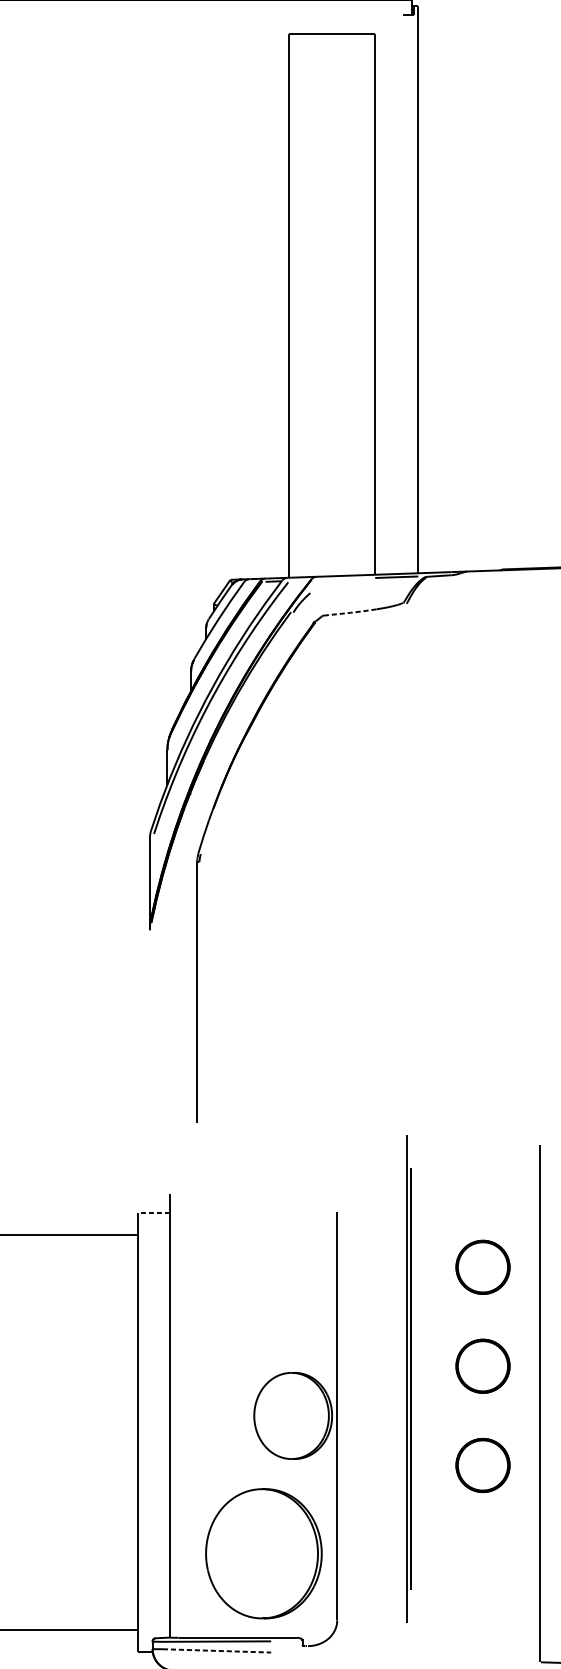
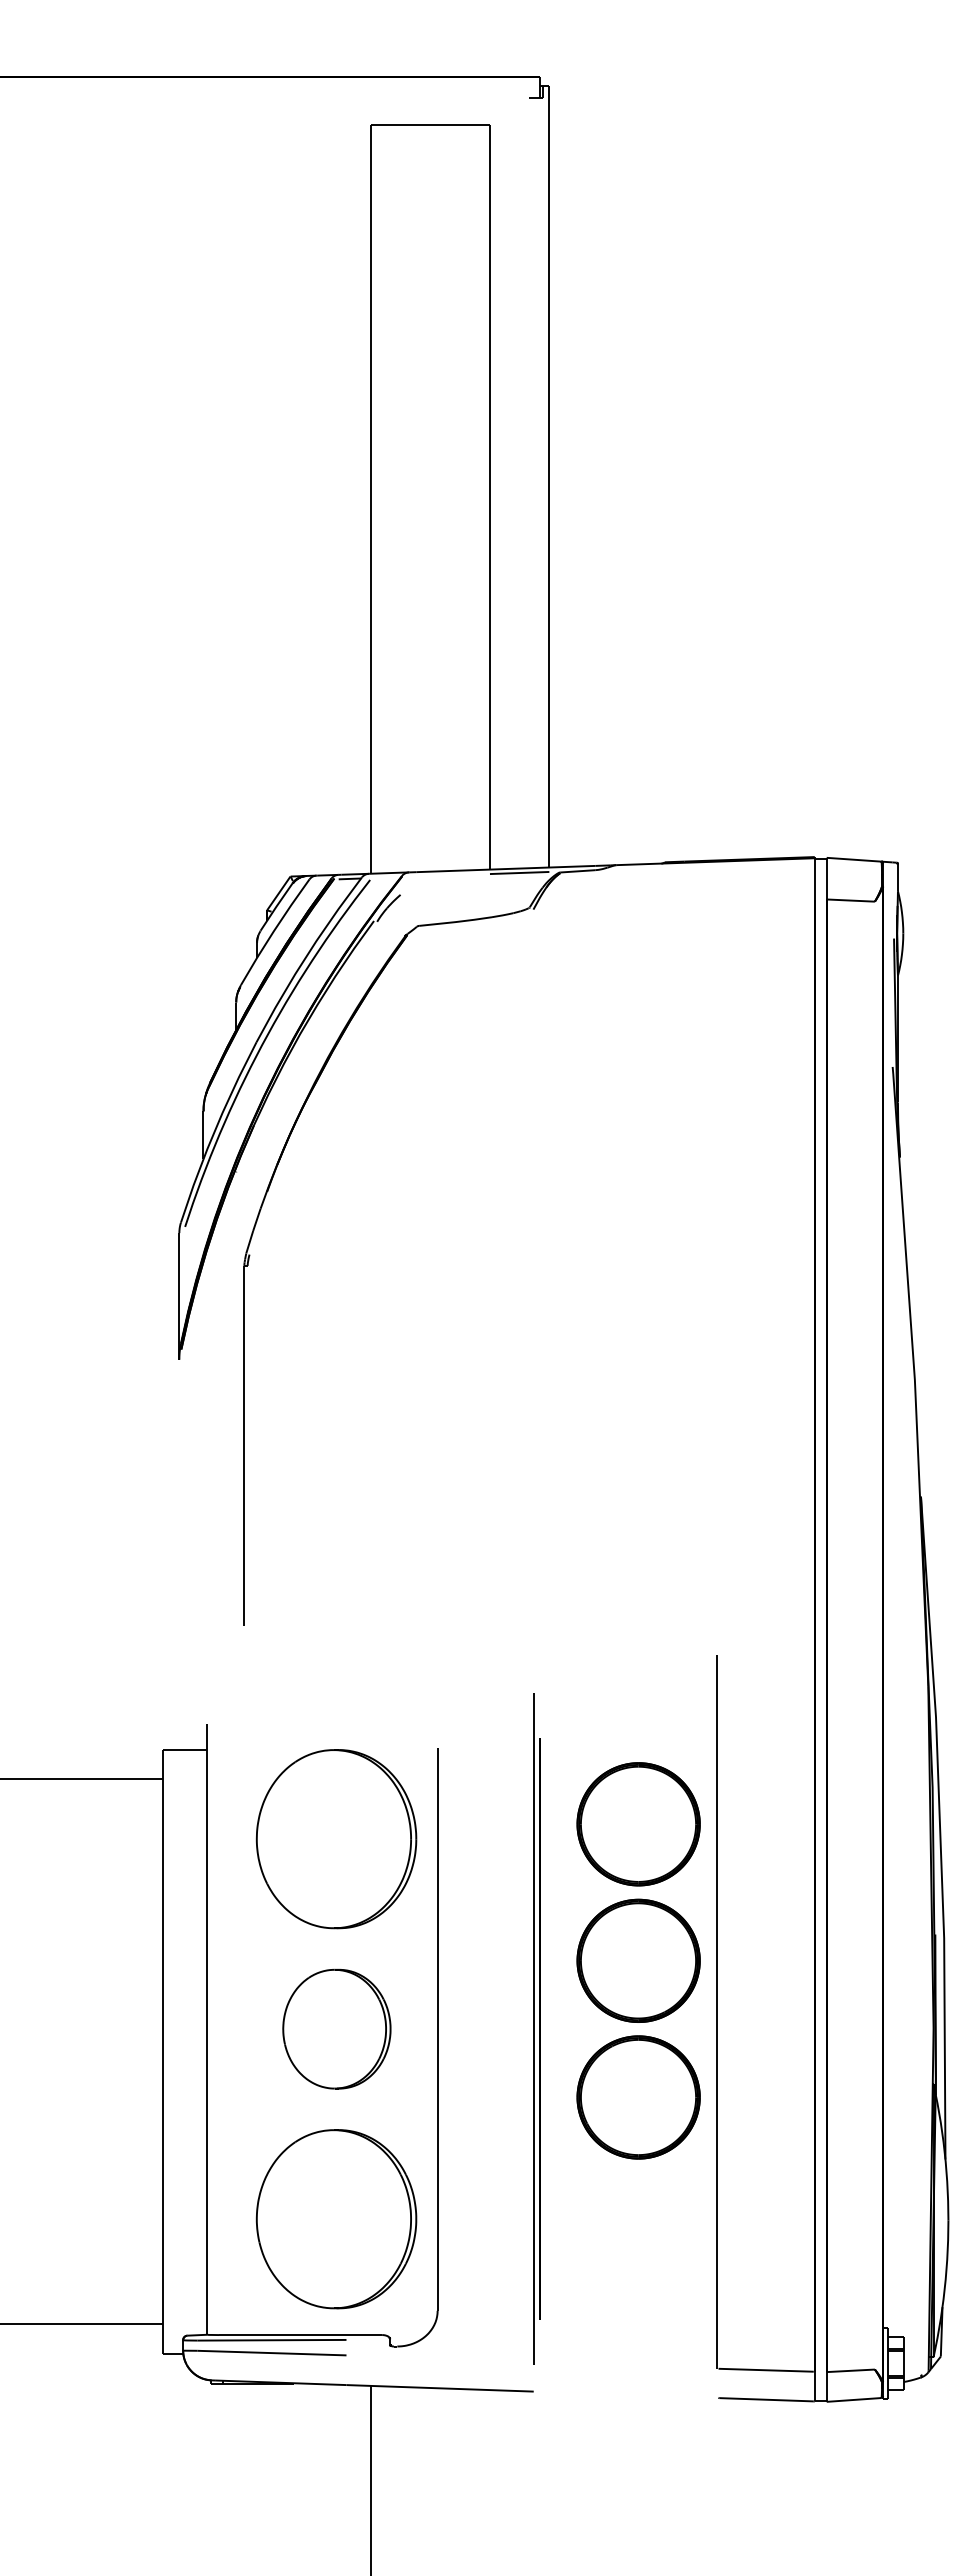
line: (350, 613) -> (455, 922), dashed -> solid
line: (154, 1213) -> (185, 1749), dashed -> solid
part: (482, 1267) -> (638, 1824), size x1.67
part: (263, 1278) -> (336, 1839), added
part: (482, 1366) -> (638, 1960), size x1.67
part: (408, 1378) -> (536, 2028), moved
part: (292, 1416) -> (336, 2029), moved
part: (482, 1465) -> (638, 2097), size x1.67
line: (216, 1651) -> (271, 2353), dashed -> solid

